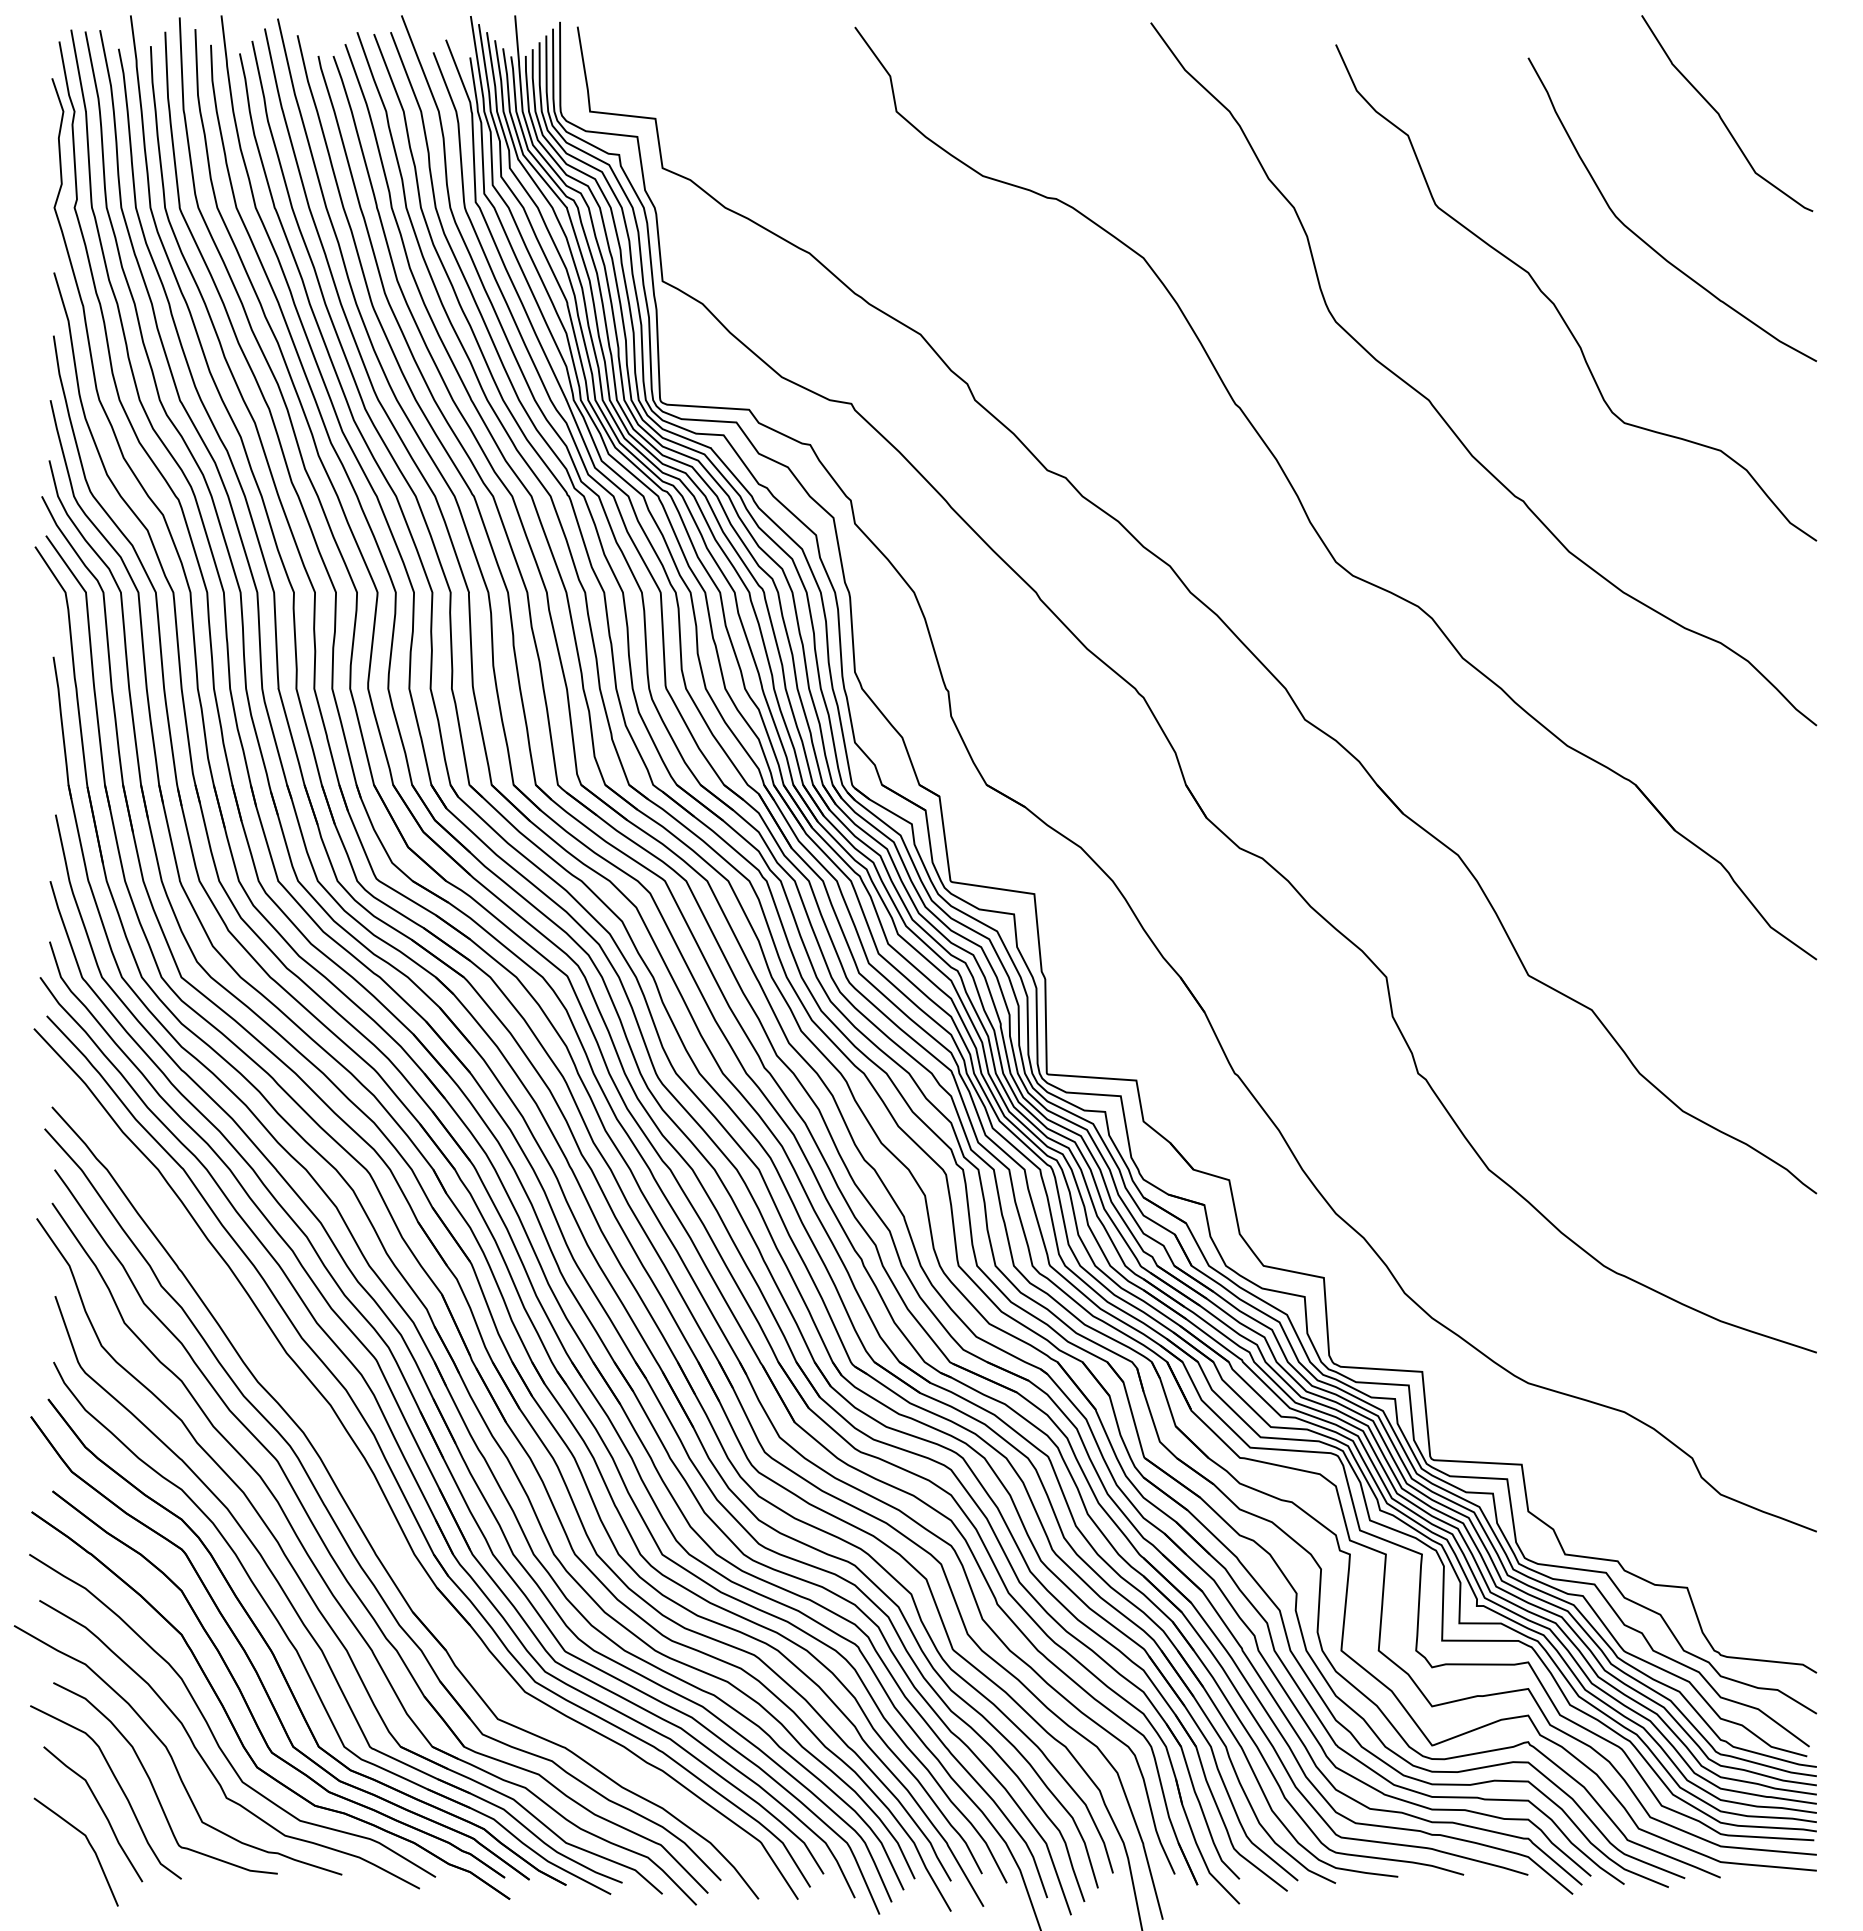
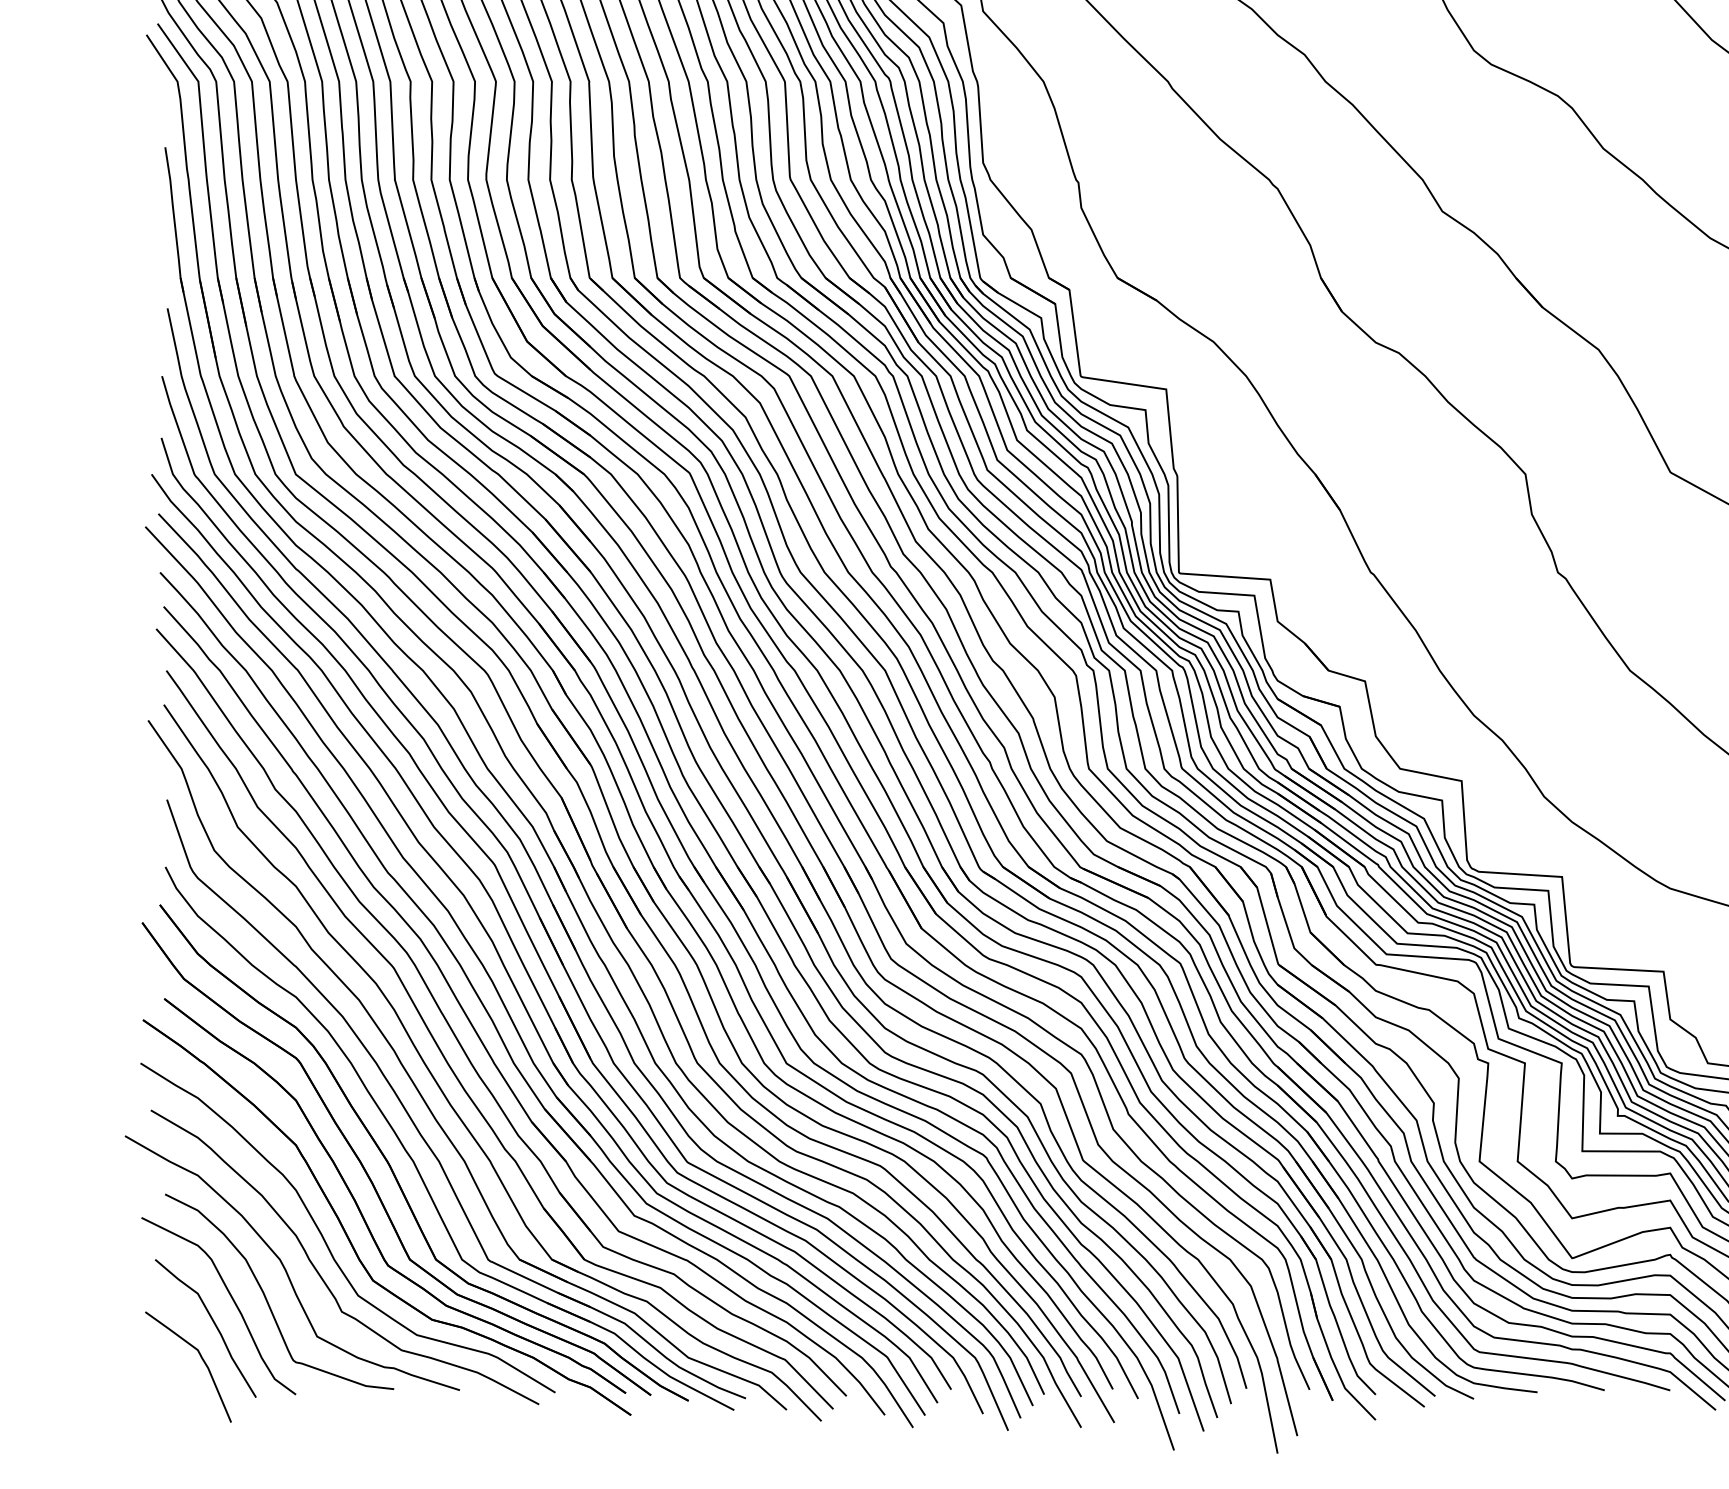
part: (375, 1513) -> (493, 1021), added

